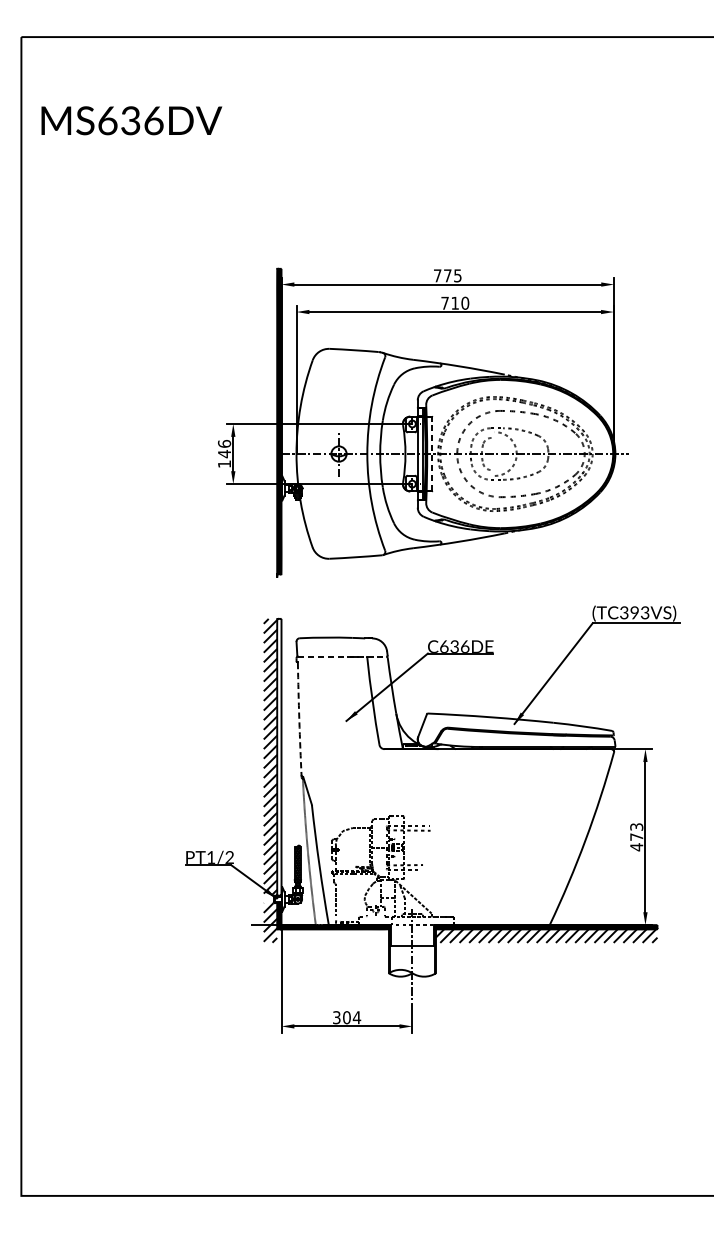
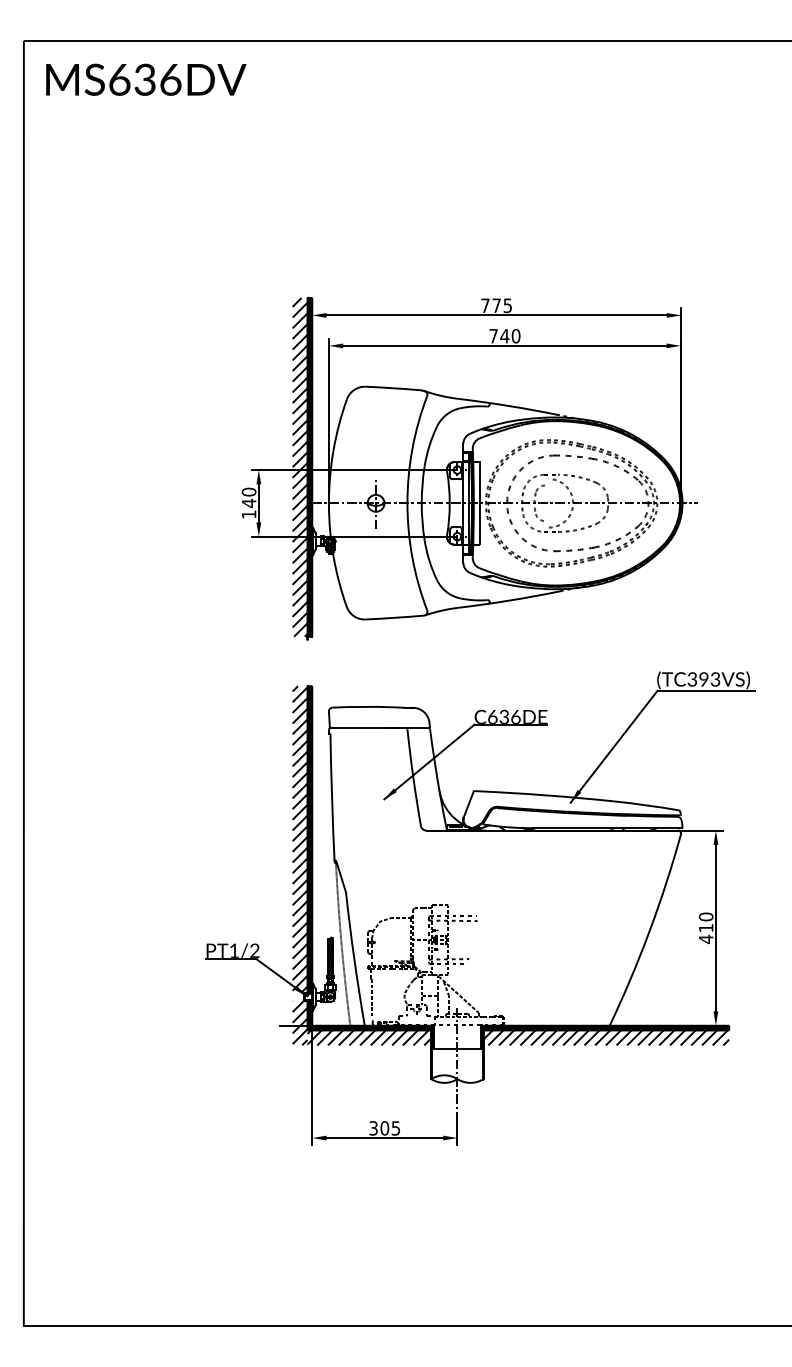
text: (132, 120) -> (146, 79), moved
text: (454, 303) -> (504, 336), 710 -> 740
hatch: (269, 421) -> (299, 467), added
text: (223, 443) -> (248, 491), 146 -> 140
line: (432, 454) -> (479, 503), dashed -> solid
line: (343, 657) -> (380, 728), dashed -> solid
arc: (299, 720) -> (332, 798), dashed -> solid
fill: (278, 757) -> (309, 839), added
text: (637, 832) -> (706, 922), 473 -> 410
hatch: (333, 935) -> (369, 1037), added
text: (356, 1017) -> (395, 1128), 304 -> 305

